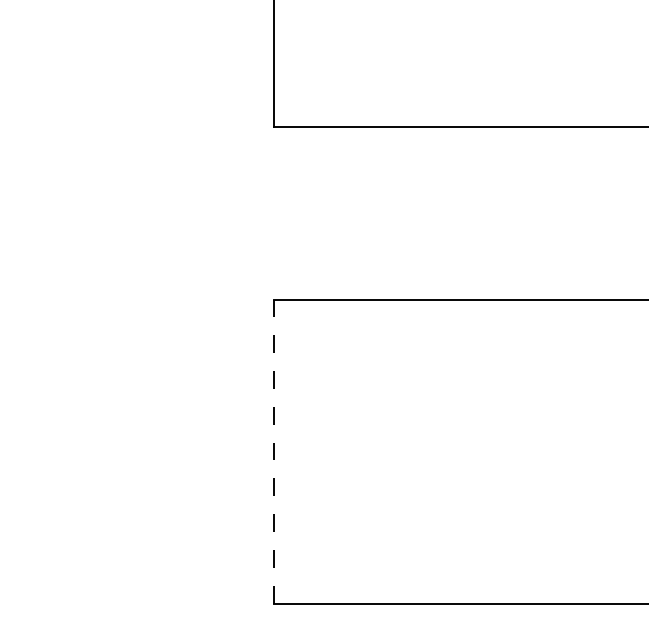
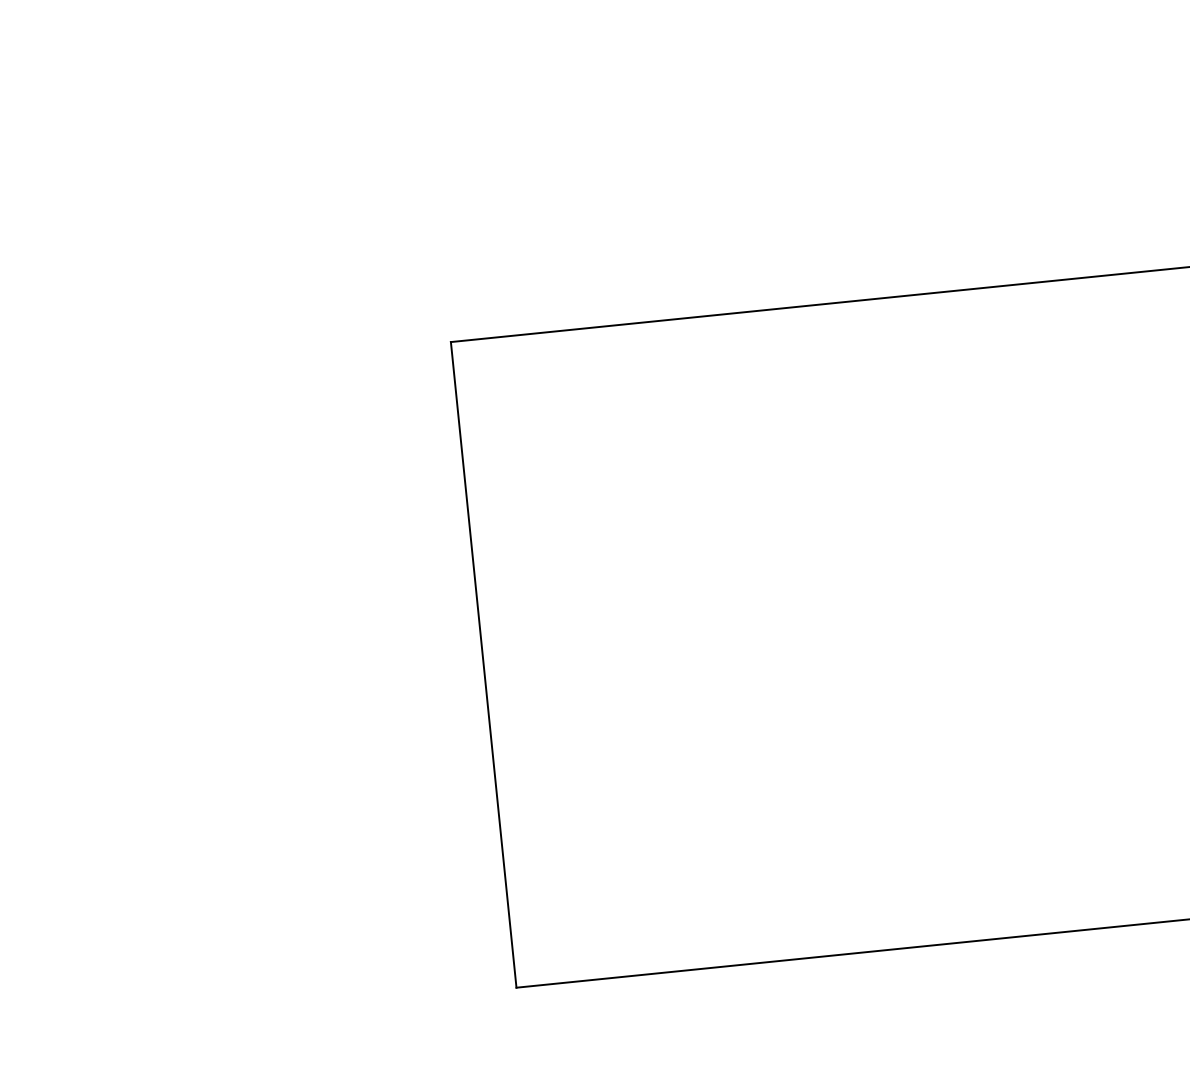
line: (274, 452) -> (484, 666), dashed -> solid

